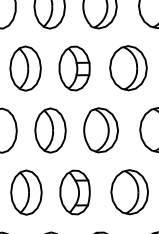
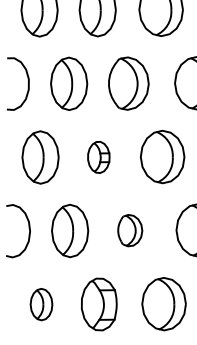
part: (74, 68) -> (98, 157), size x0.6
part: (101, 130) -> (130, 230), size x0.6
part: (26, 192) -> (41, 304), size x0.6

